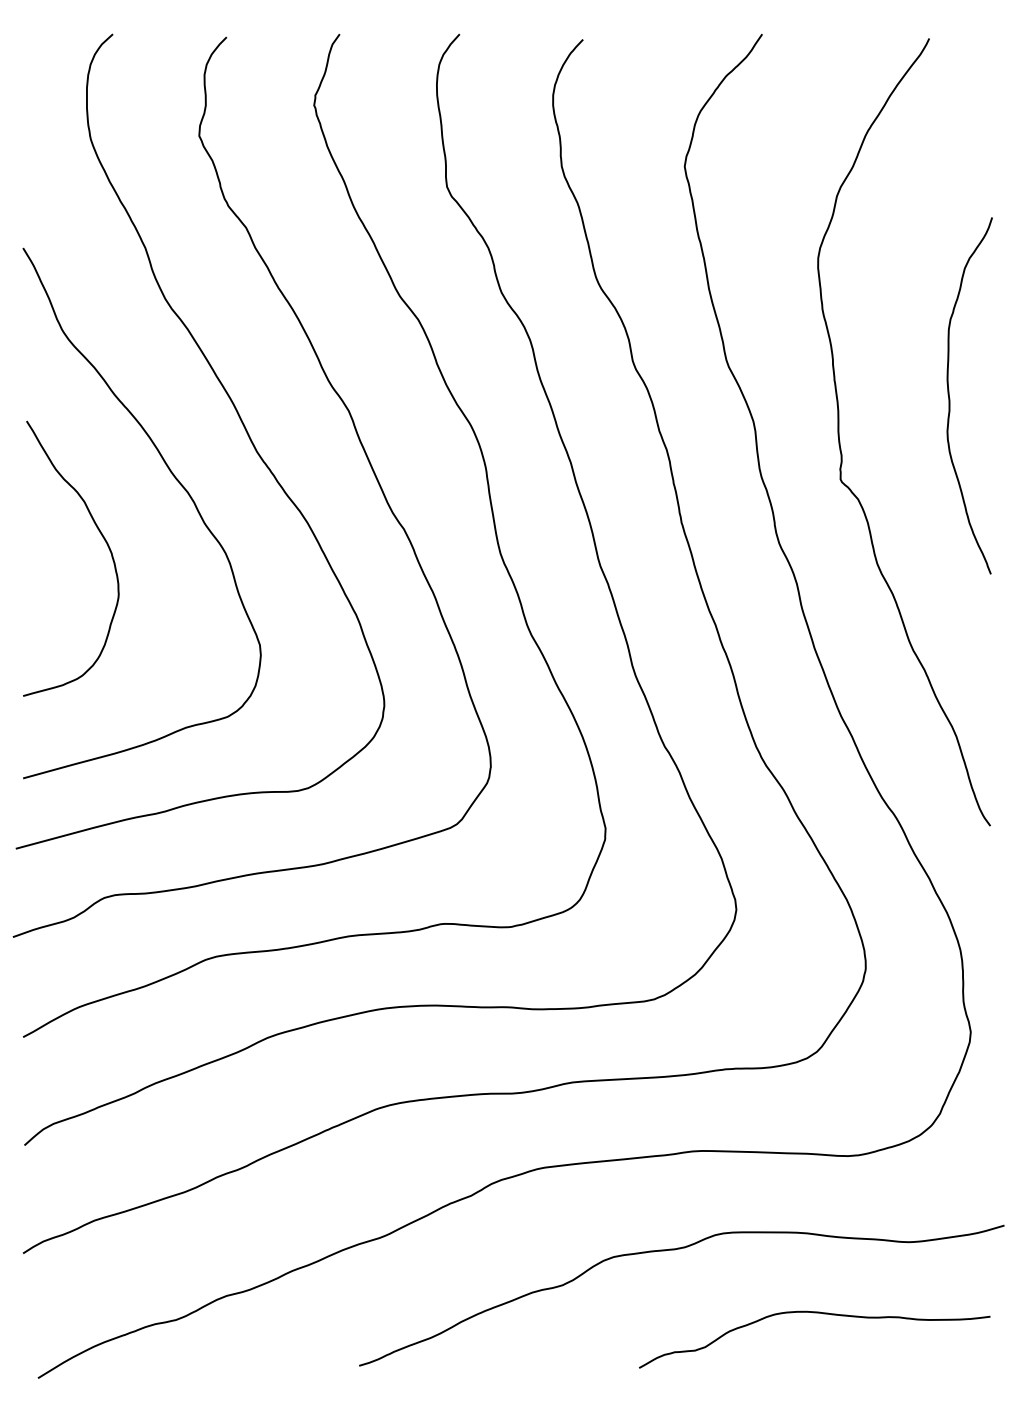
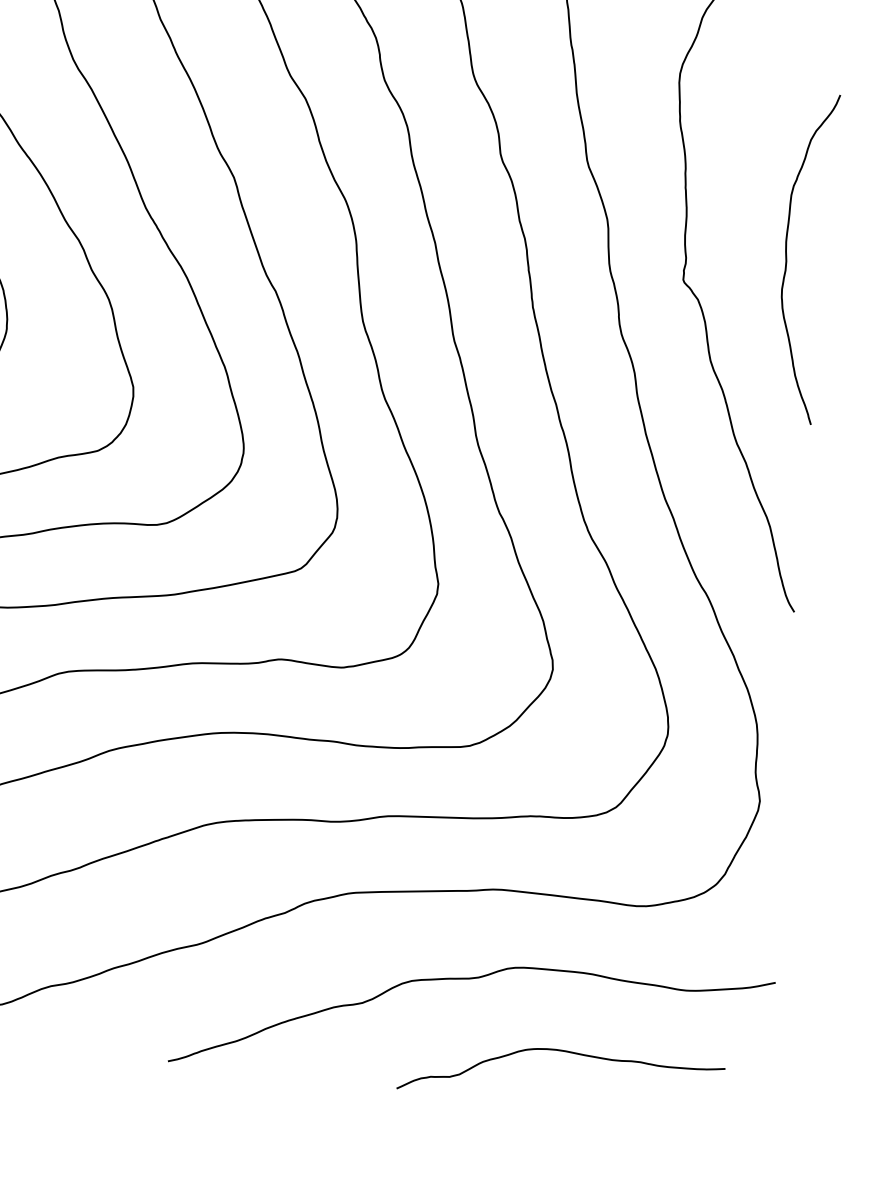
curve: (950, 398) -> (787, 259), moved
curve: (814, 1313) -> (563, 1052), moved

